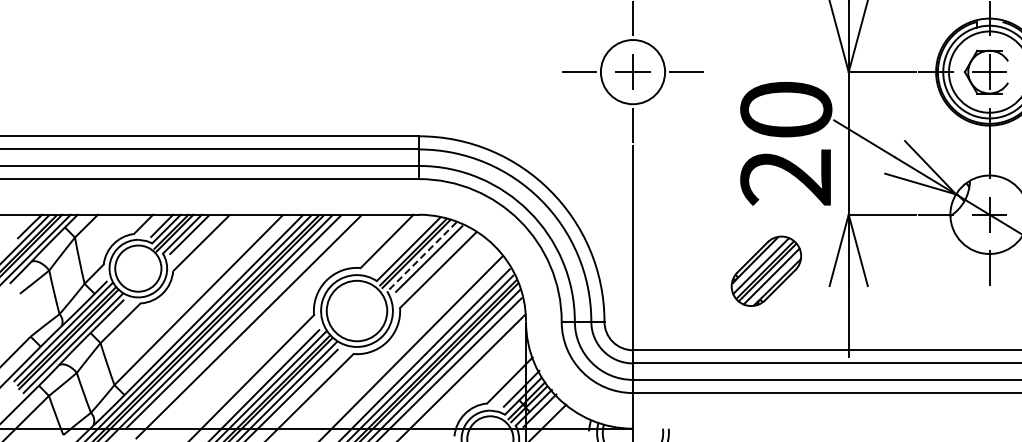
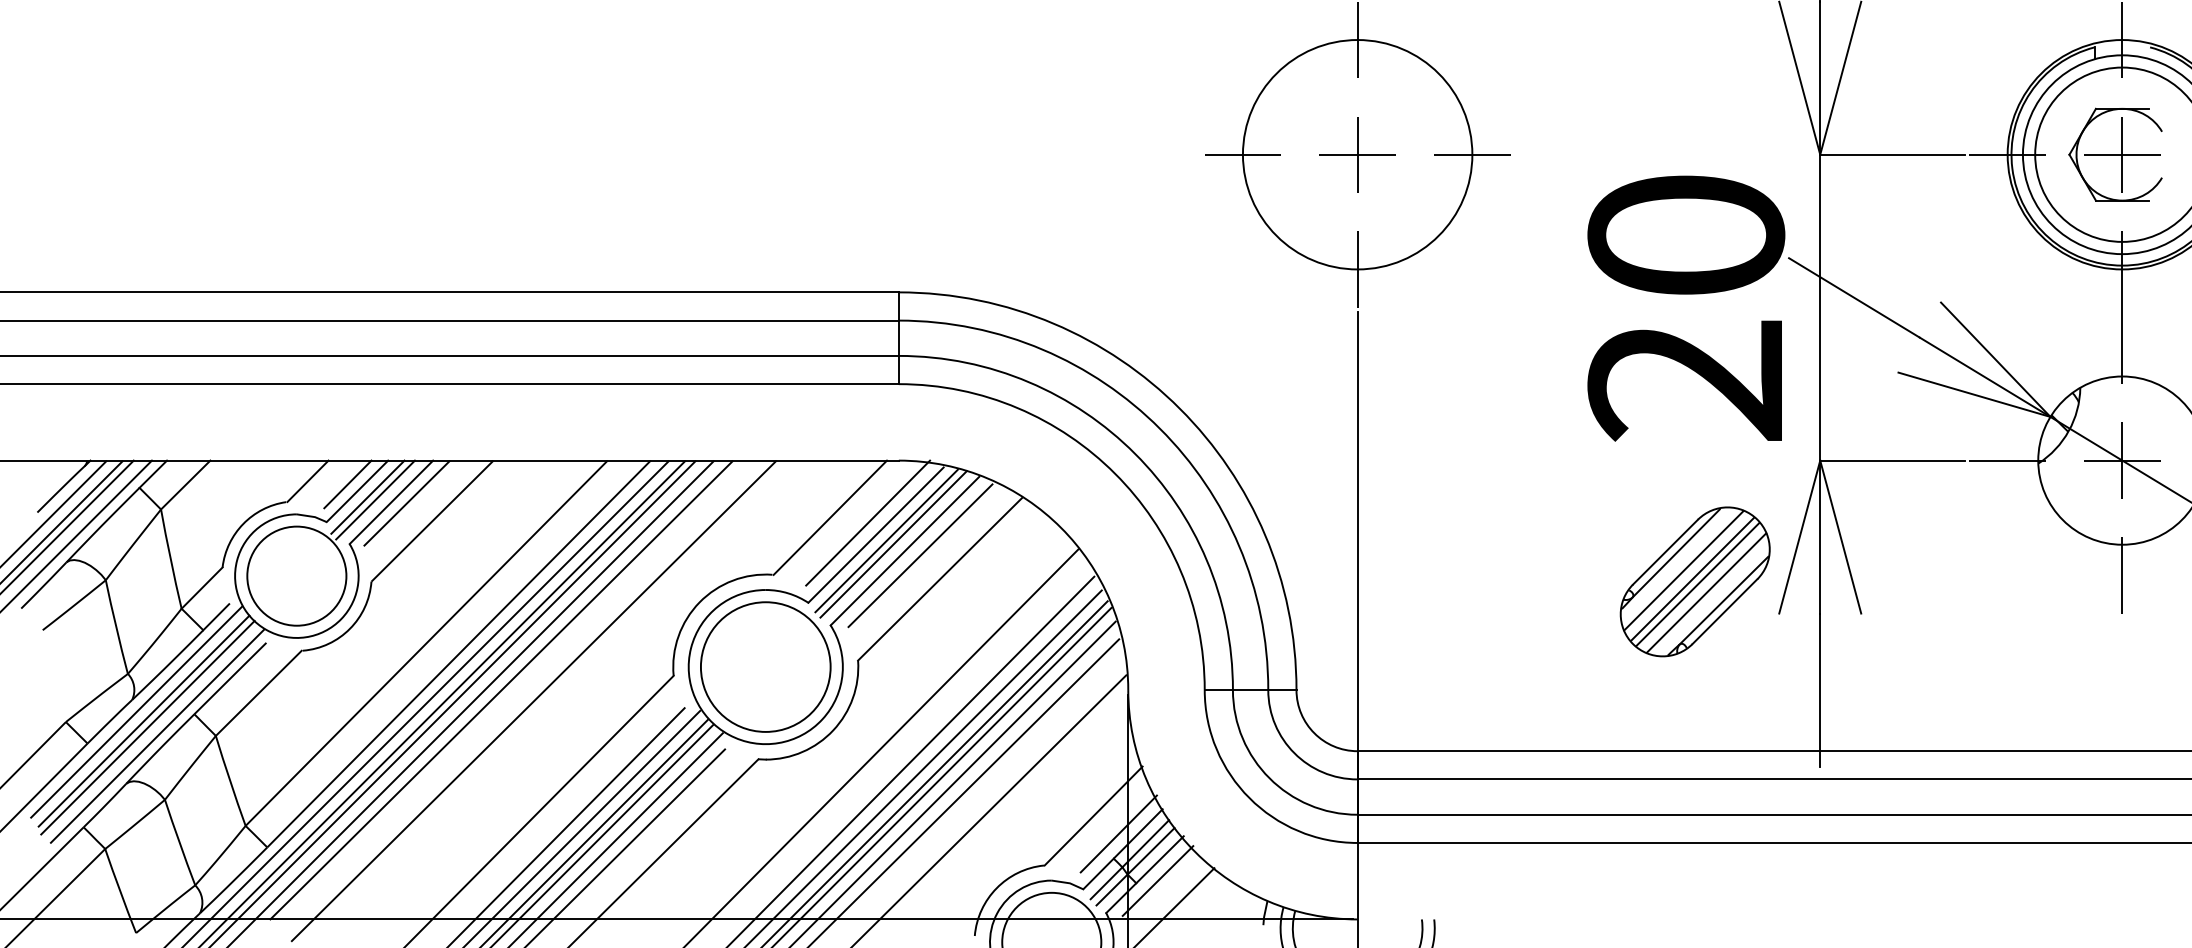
circle: (632, 71) -> (1356, 153), size x1.67
line: (404, 243) -> (867, 522), added
line: (421, 256) -> (904, 550), dashed -> solid
part: (765, 270) -> (1693, 580), moved

